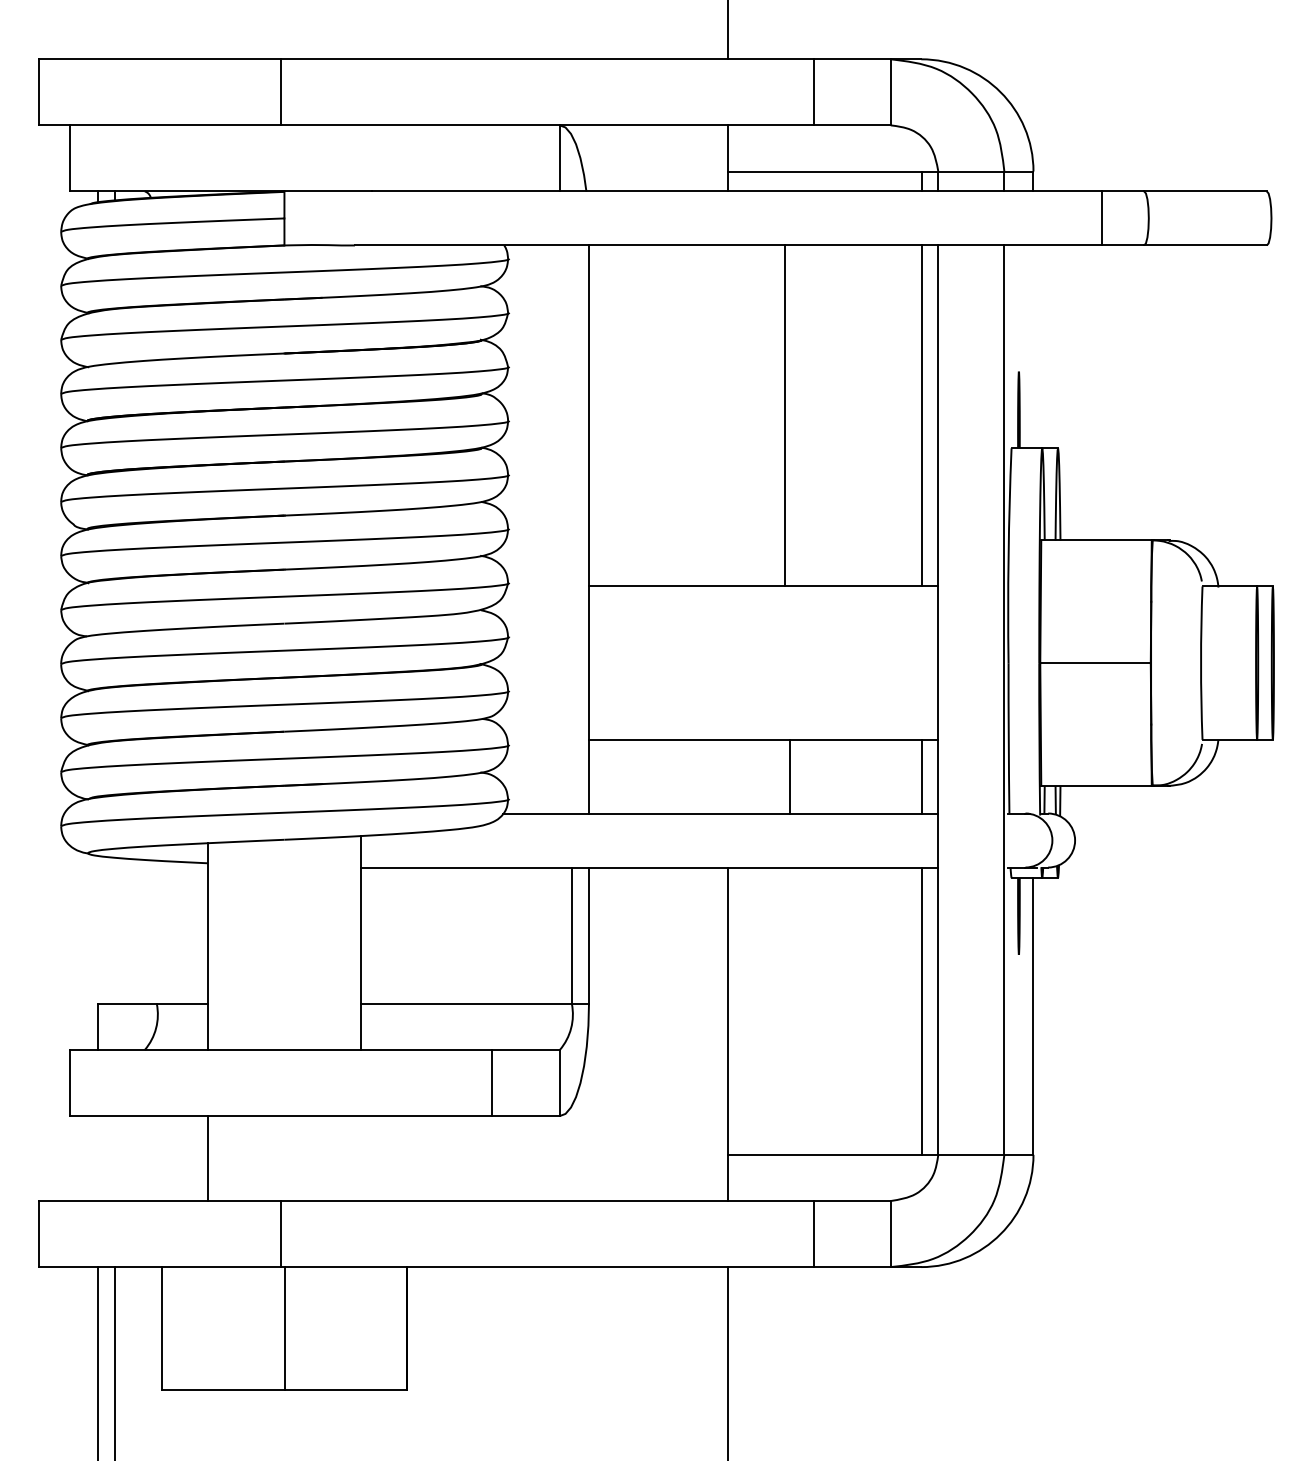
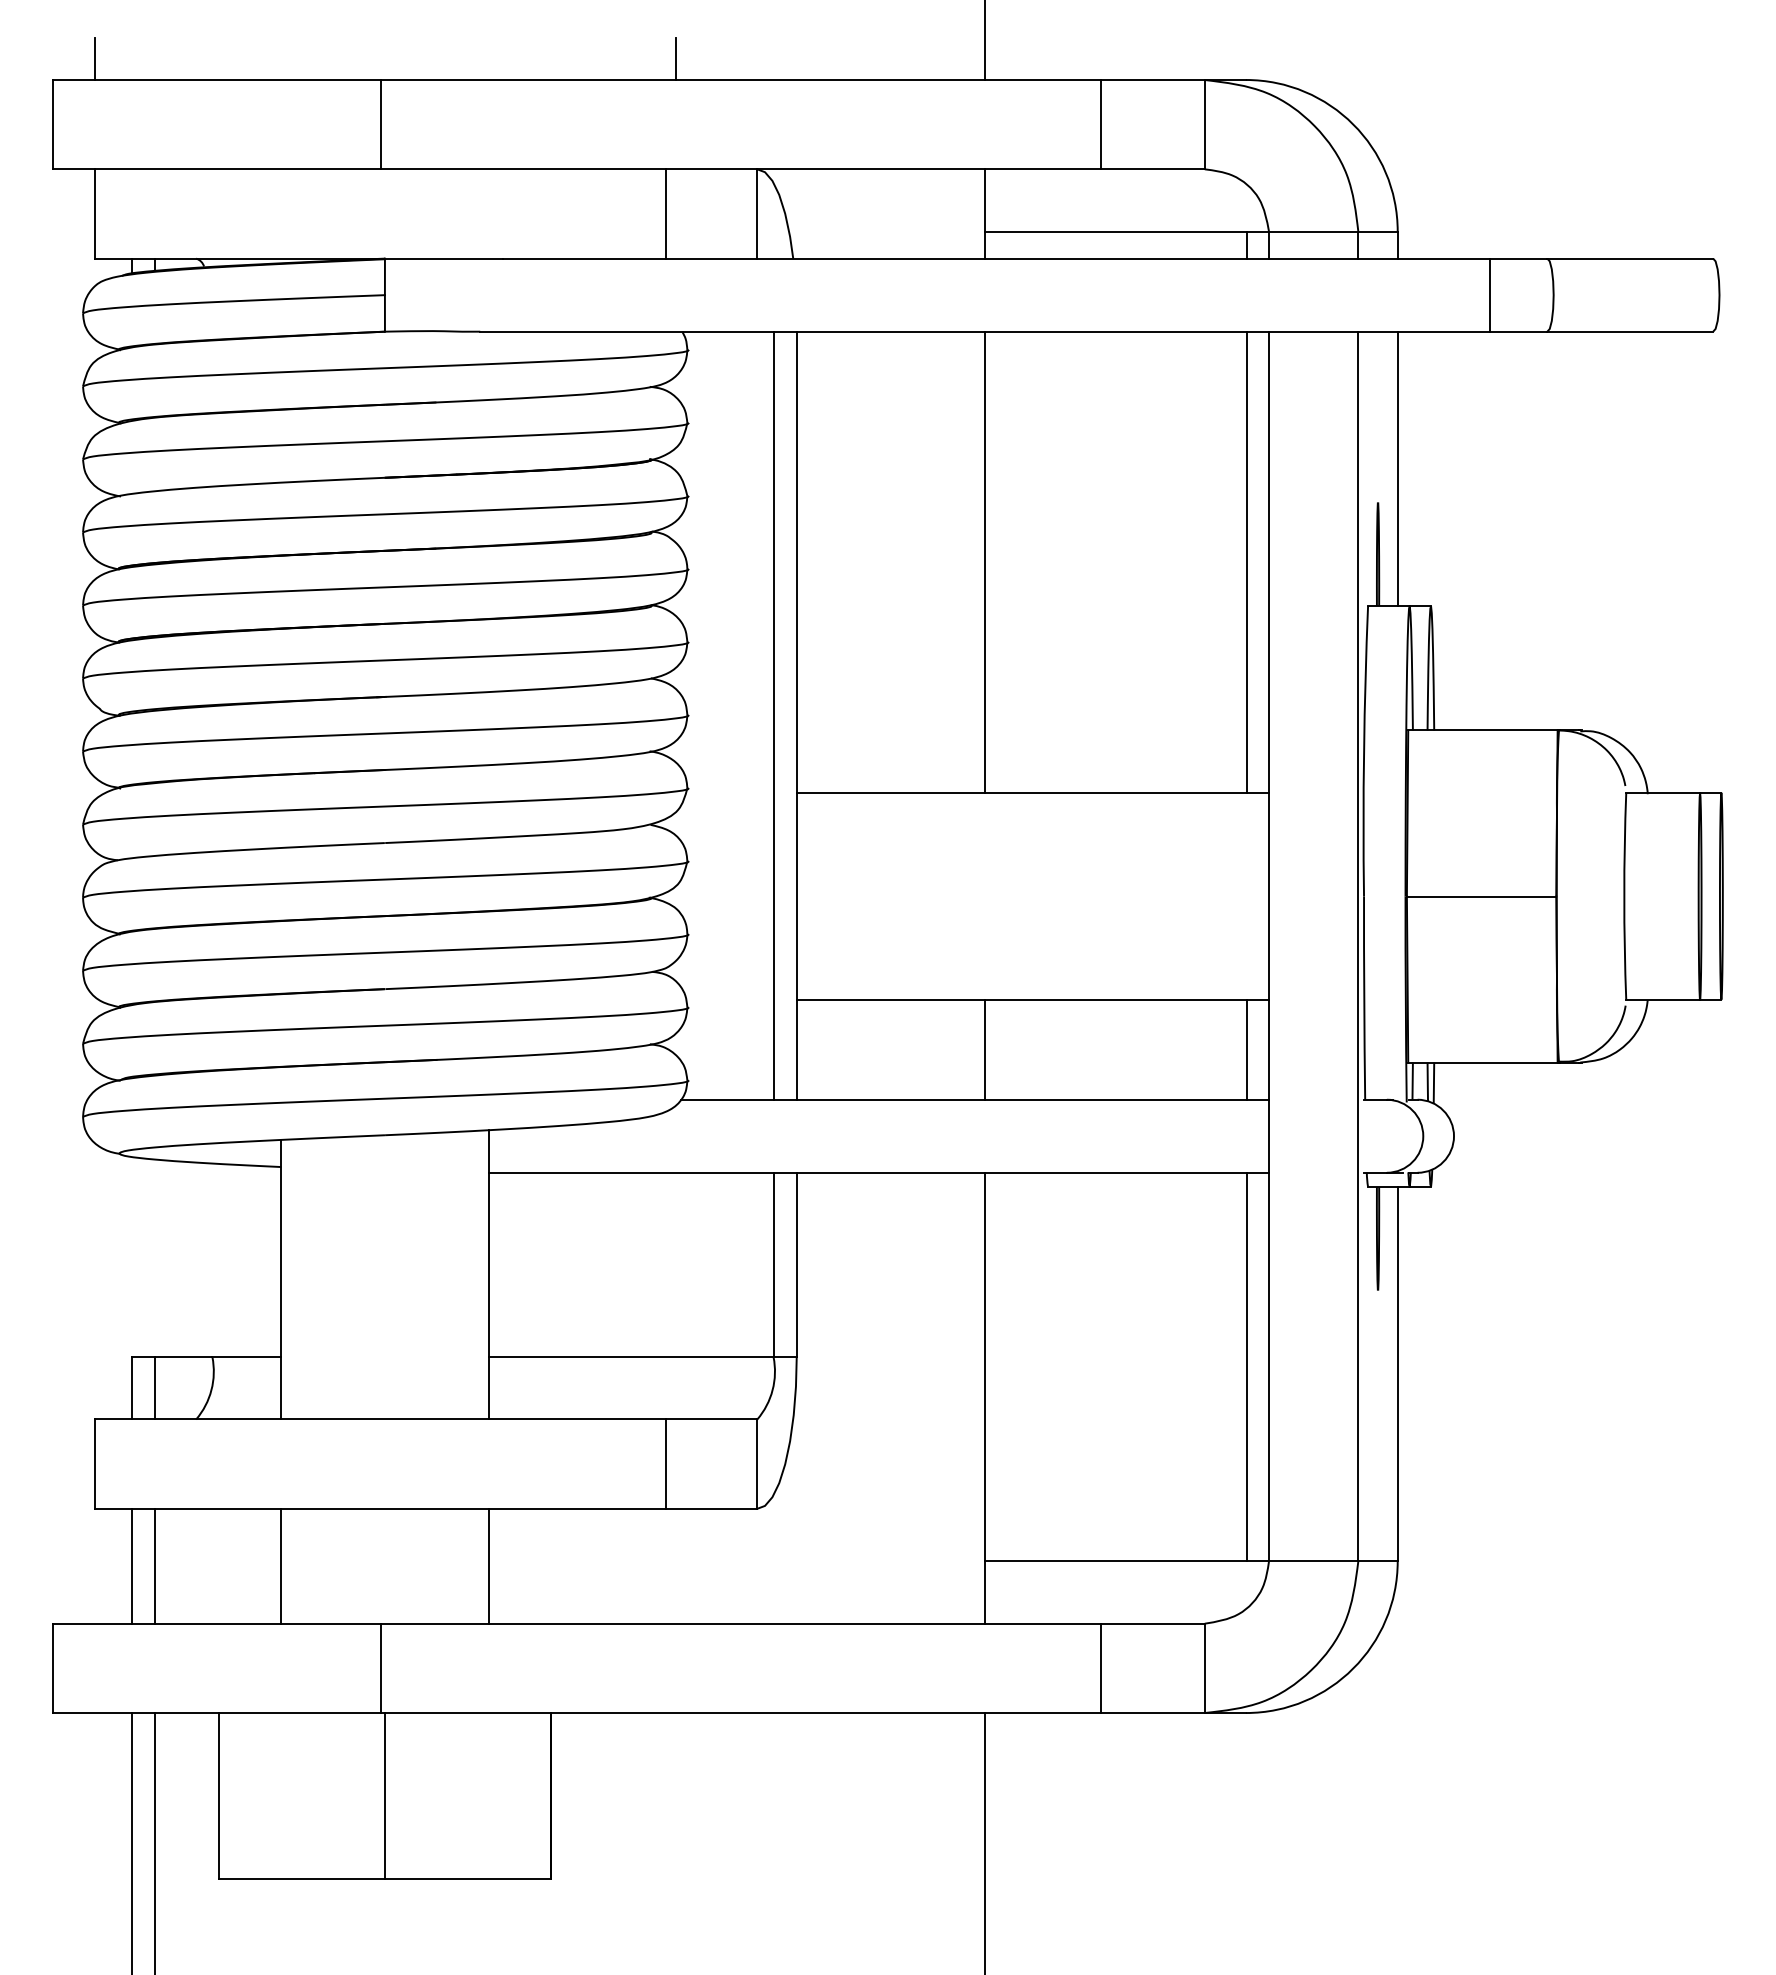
line: (69, 44) -> (94, 59), added
line: (499, 44) -> (675, 59), added
line: (491, 158) -> (665, 213), added
line: (1033, 346) -> (1397, 468), added
line: (784, 415) -> (984, 561), moved
line: (571, 529) -> (773, 715), added
line: (789, 776) -> (984, 1049), moved
line: (114, 1027) -> (155, 1388), added
line: (97, 1157) -> (132, 1565), added
line: (114, 1157) -> (155, 1565), added
line: (361, 1157) -> (488, 1565), added

